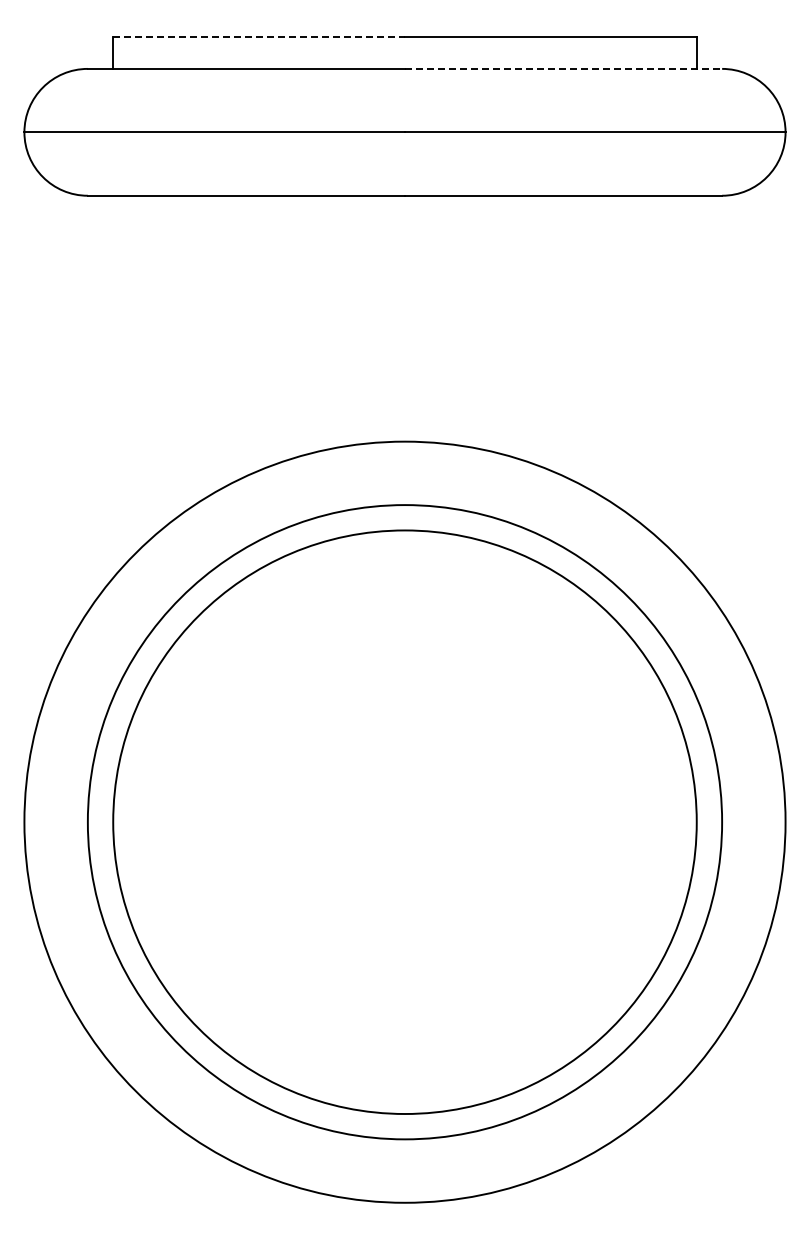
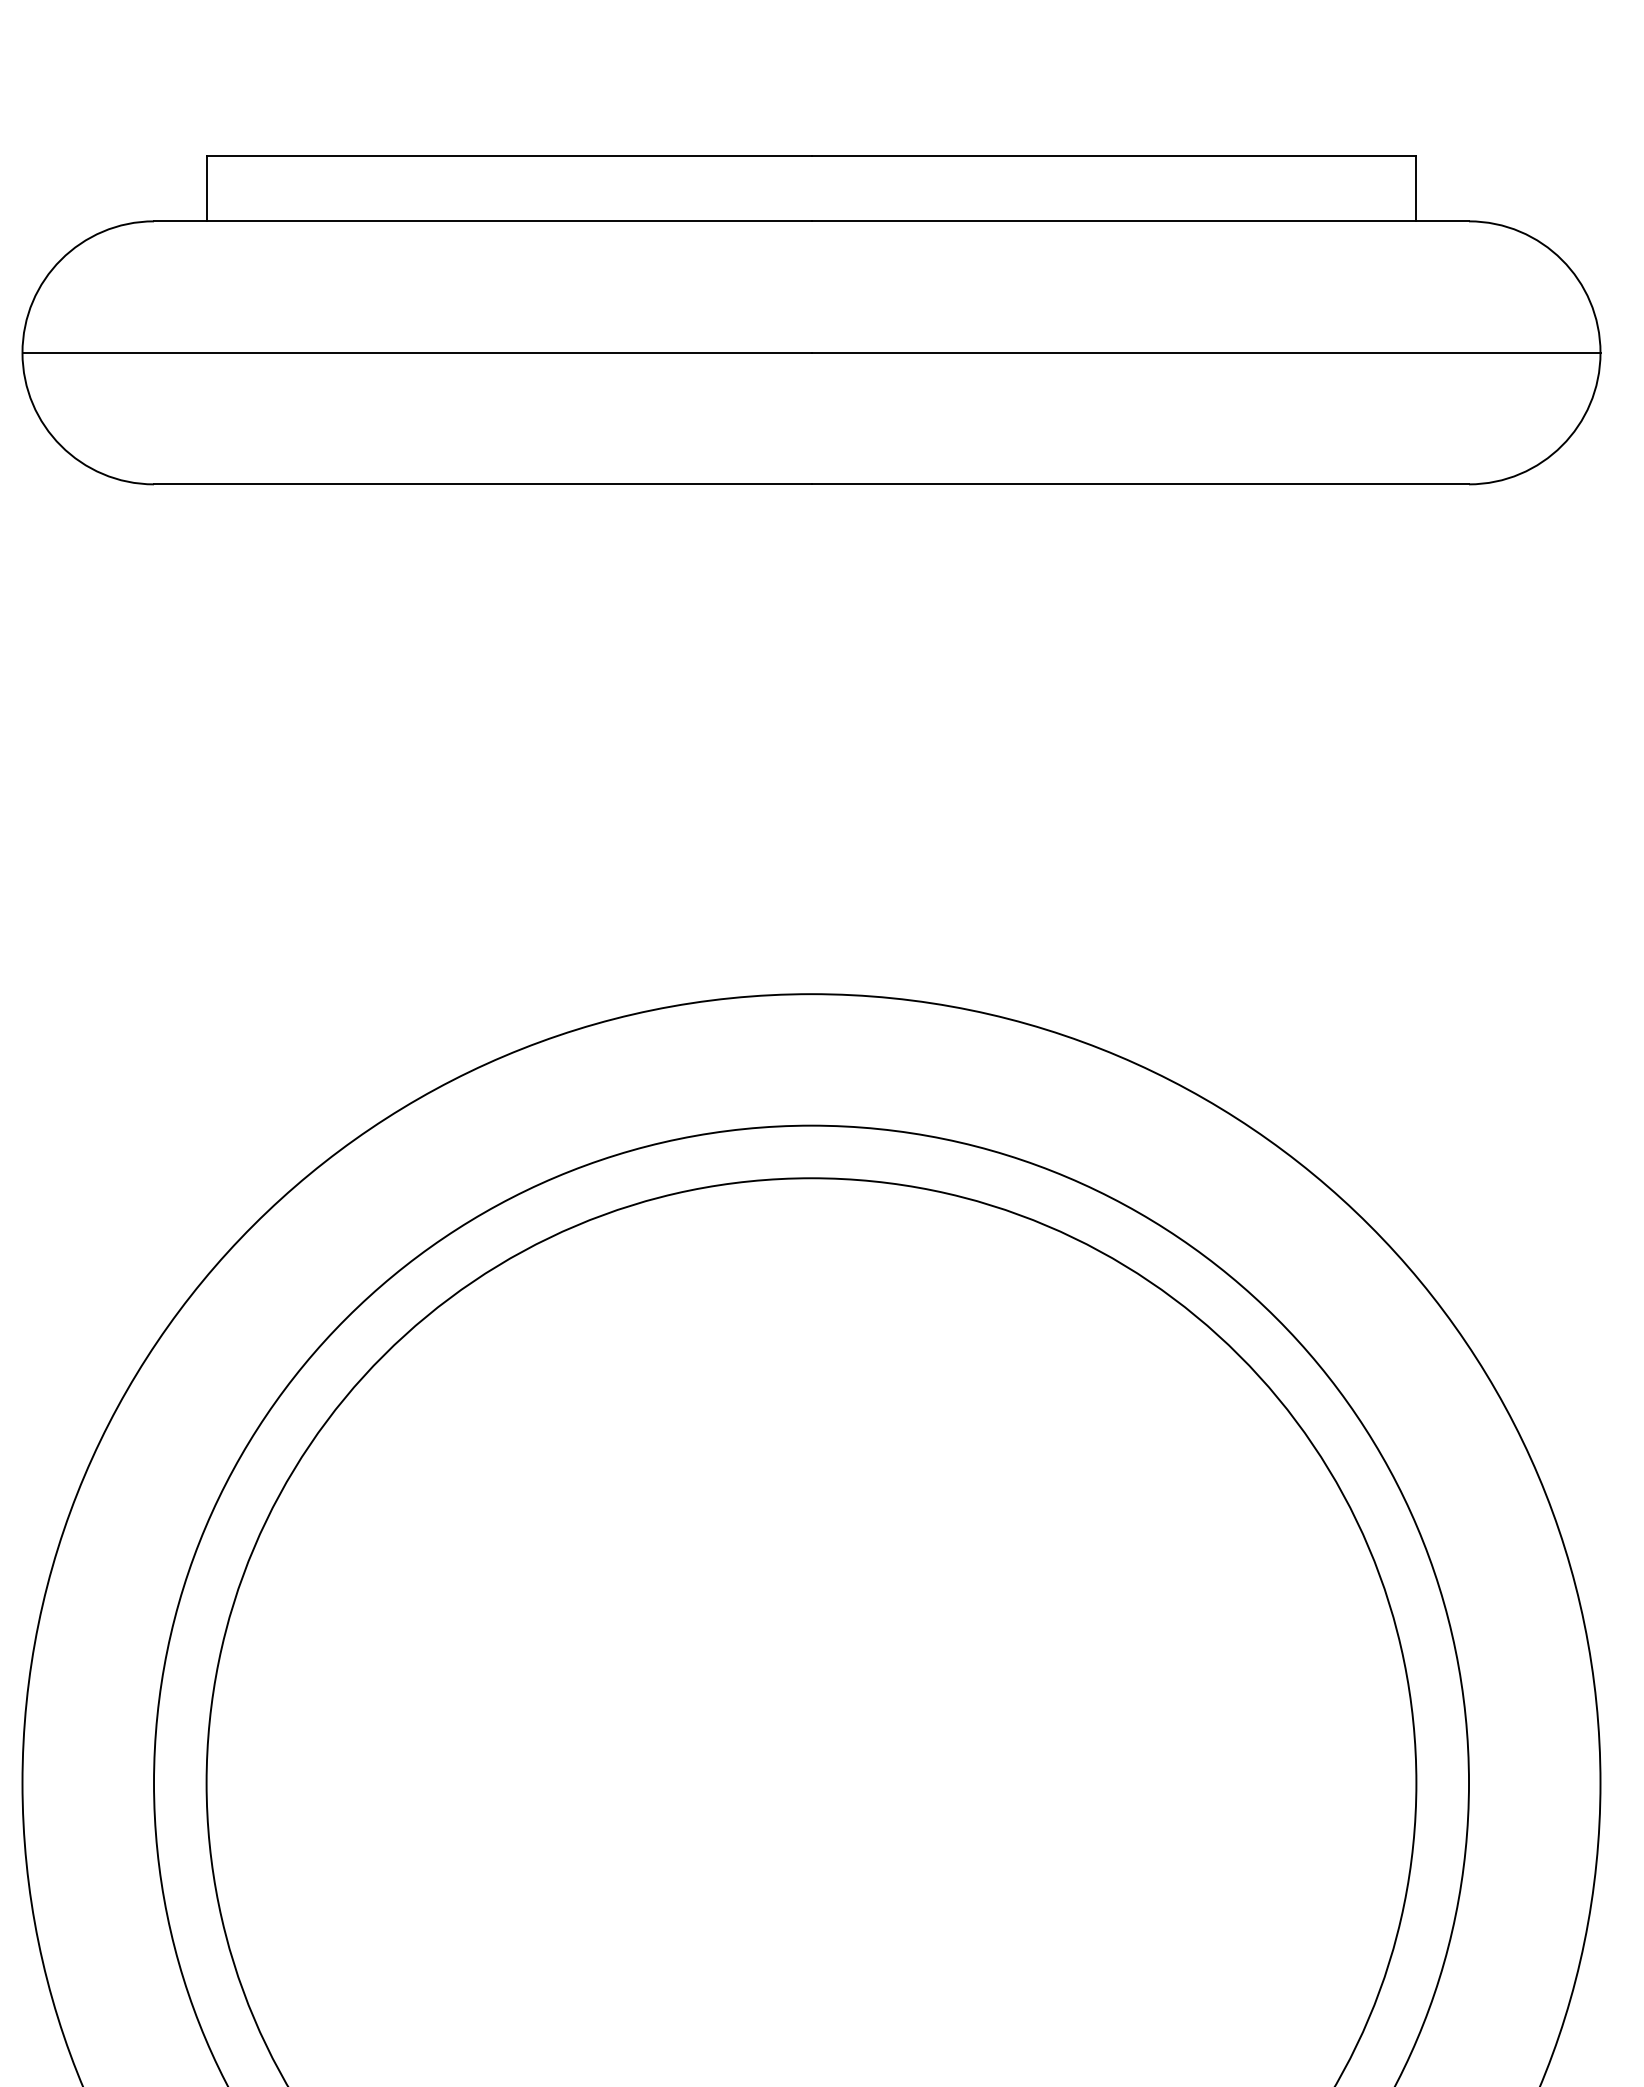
line: (259, 37) -> (509, 156), dashed -> solid
line: (563, 68) -> (1140, 220), dashed -> solid

